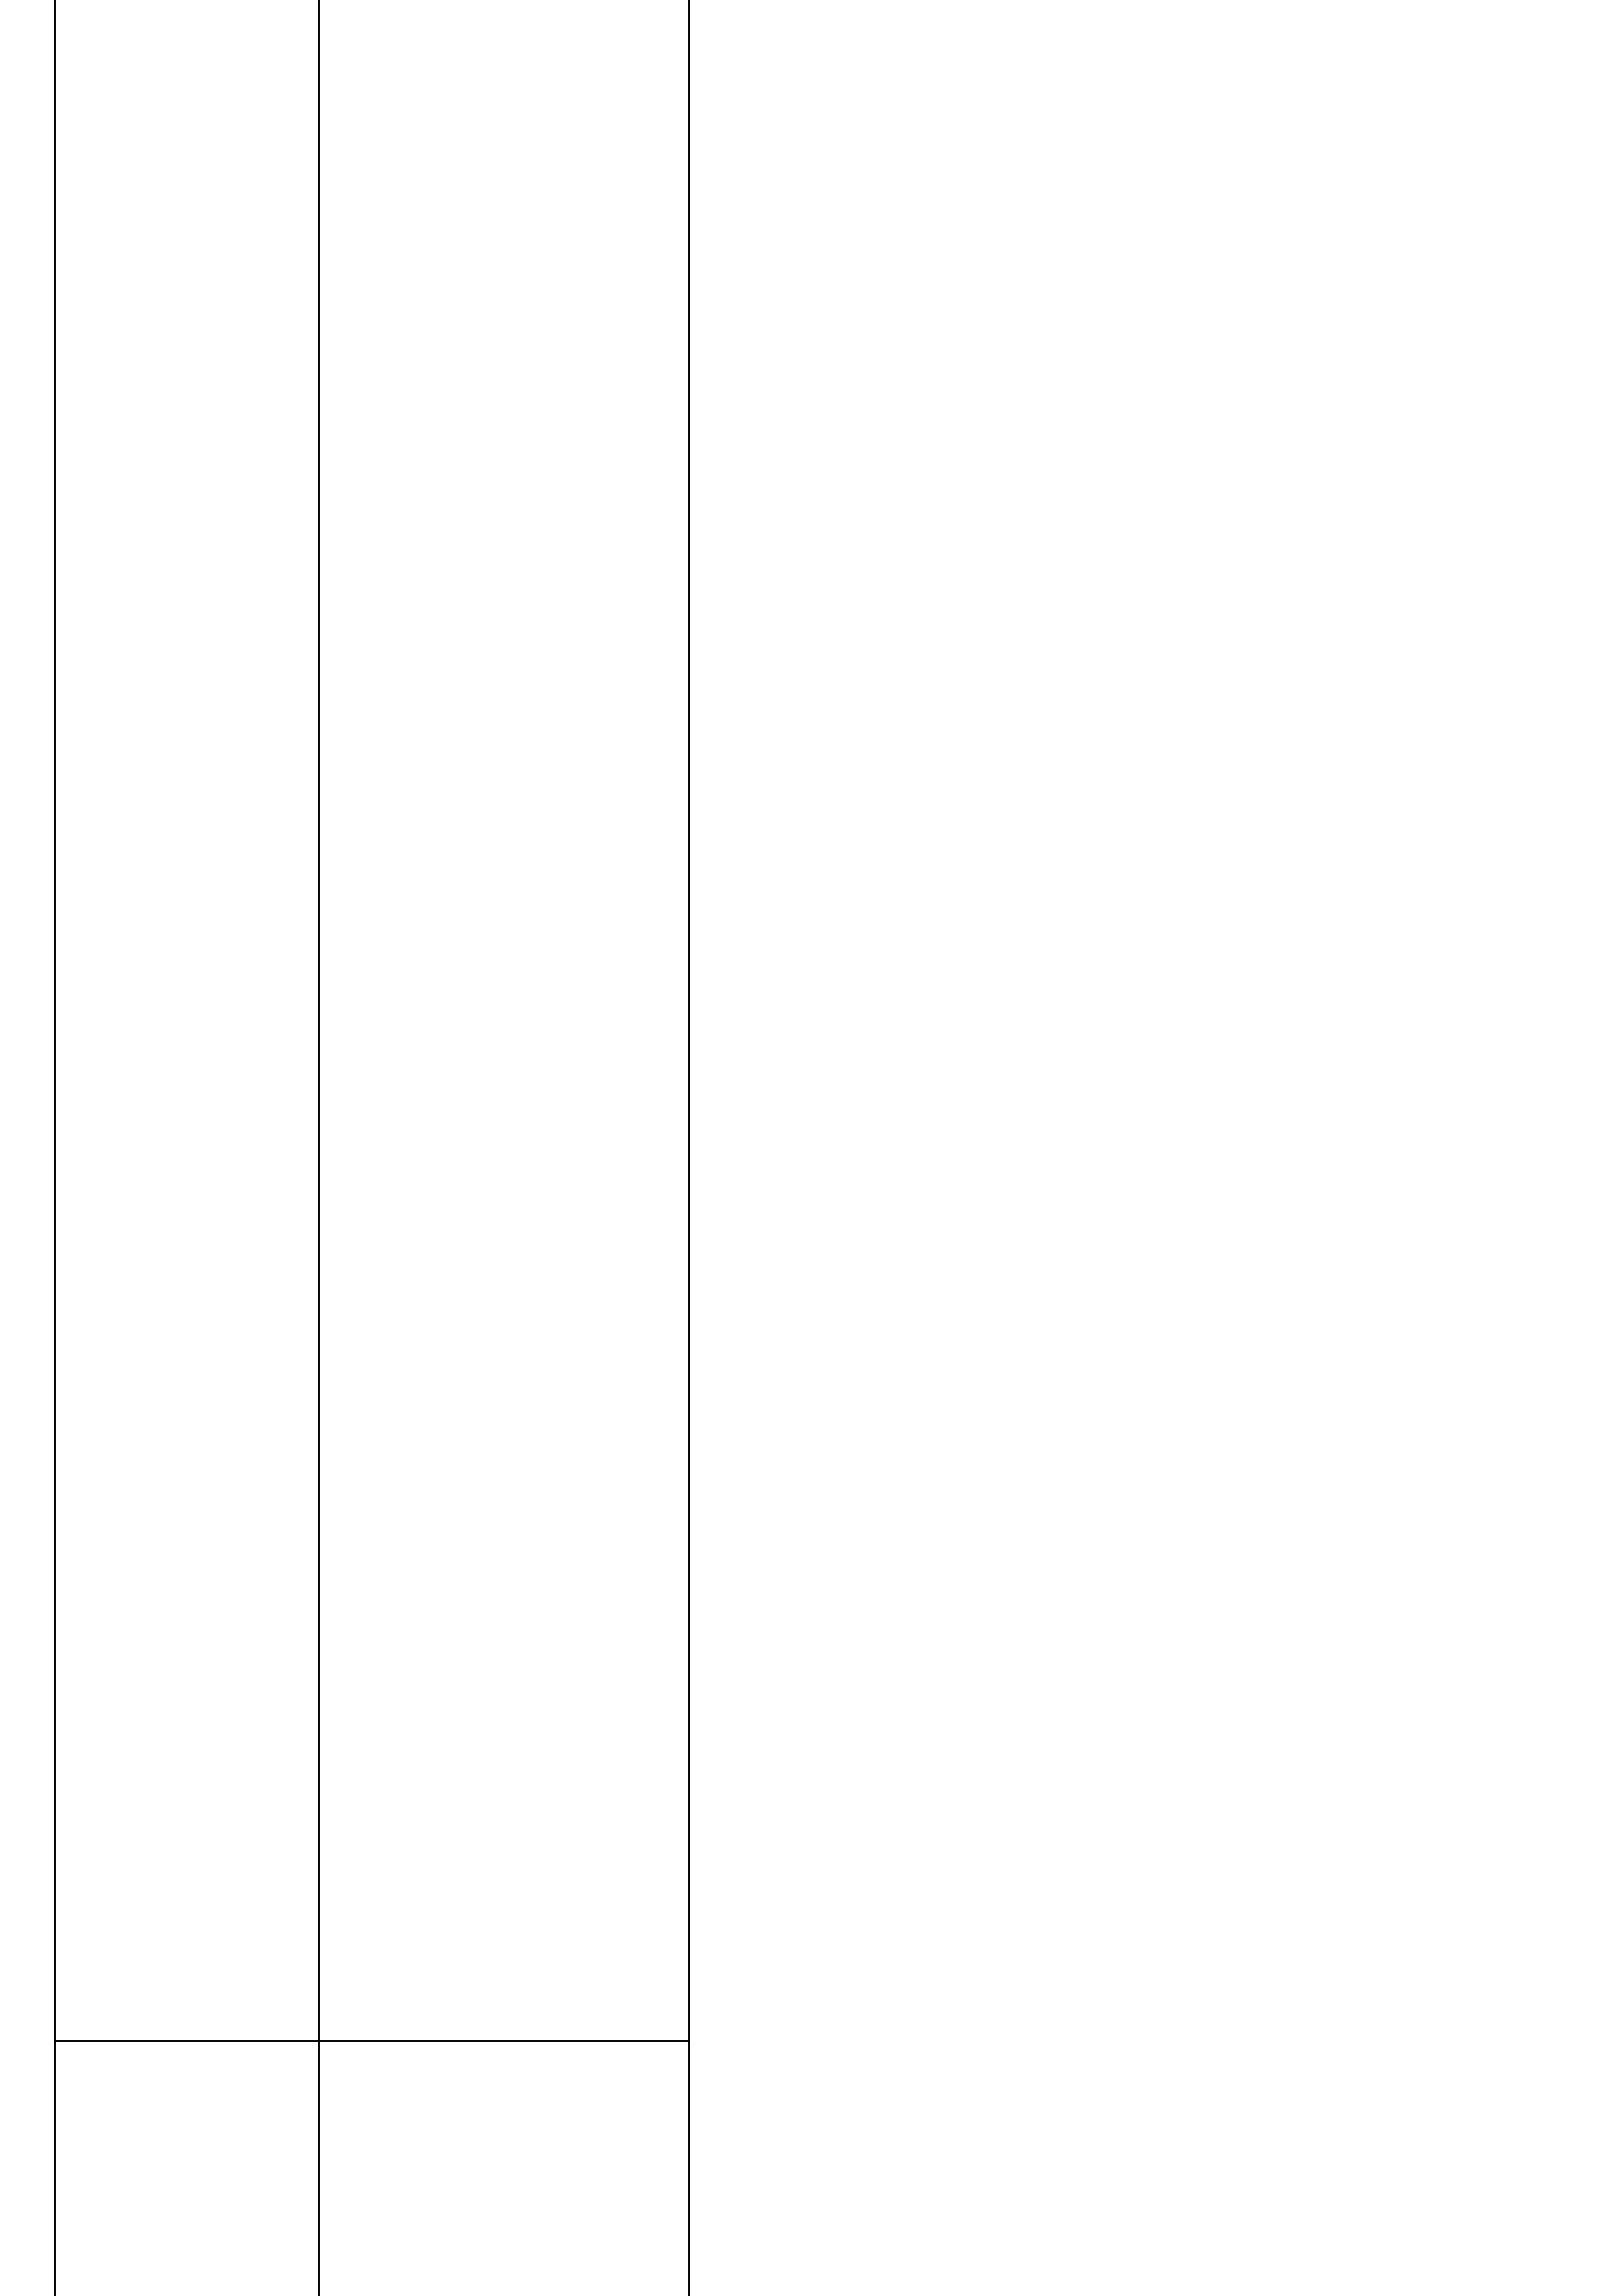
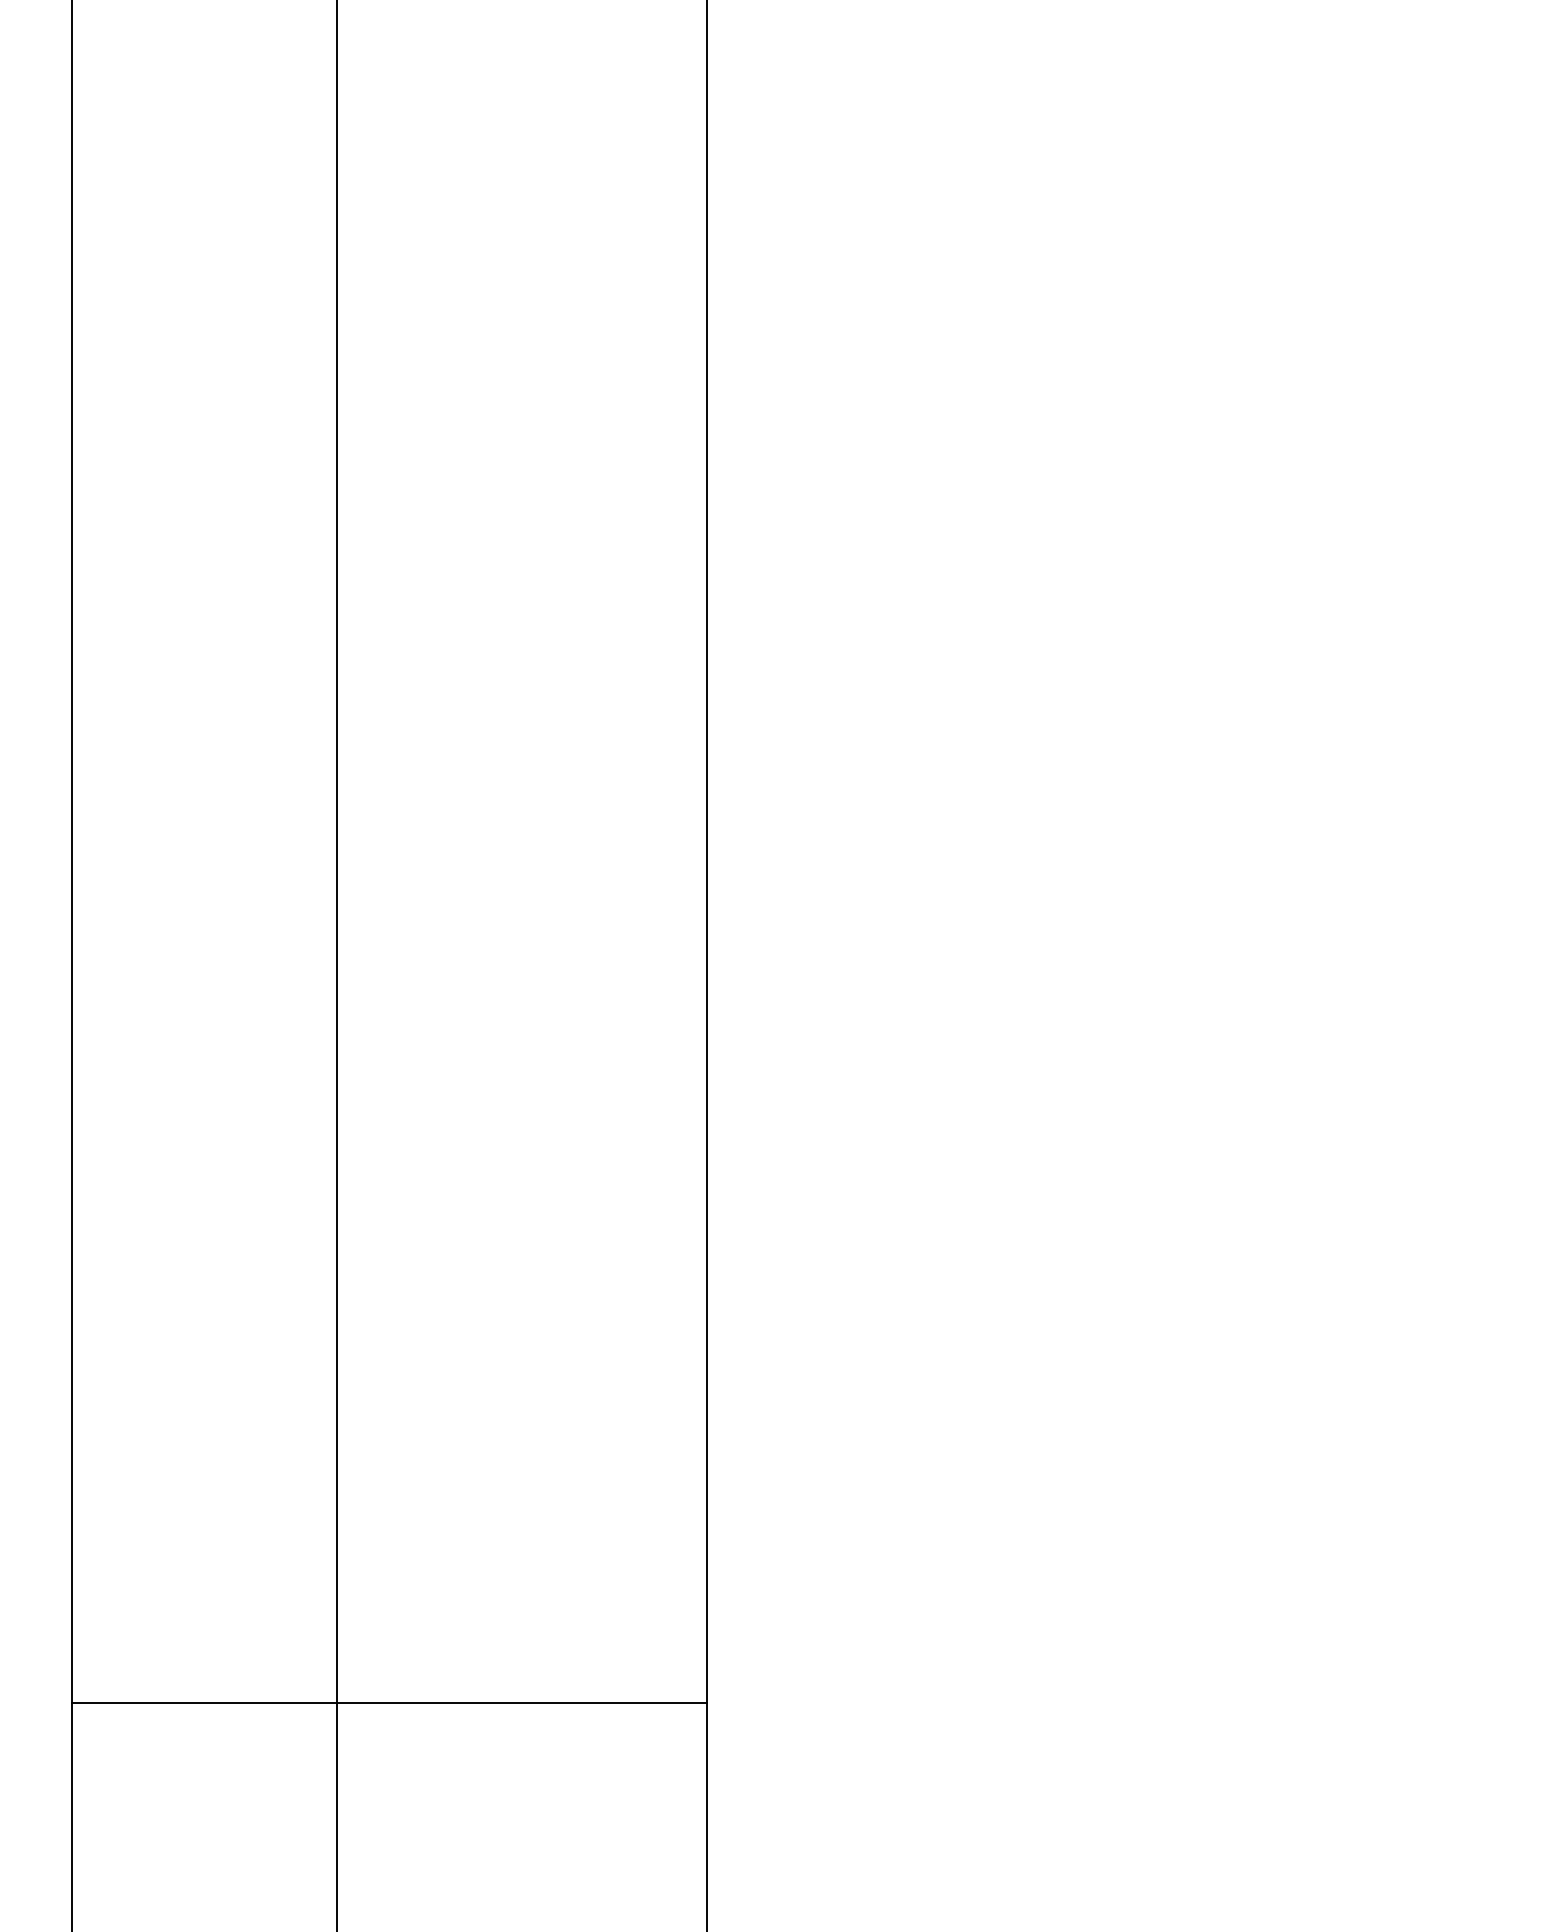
line: (371, 2040) -> (389, 1702), moved

